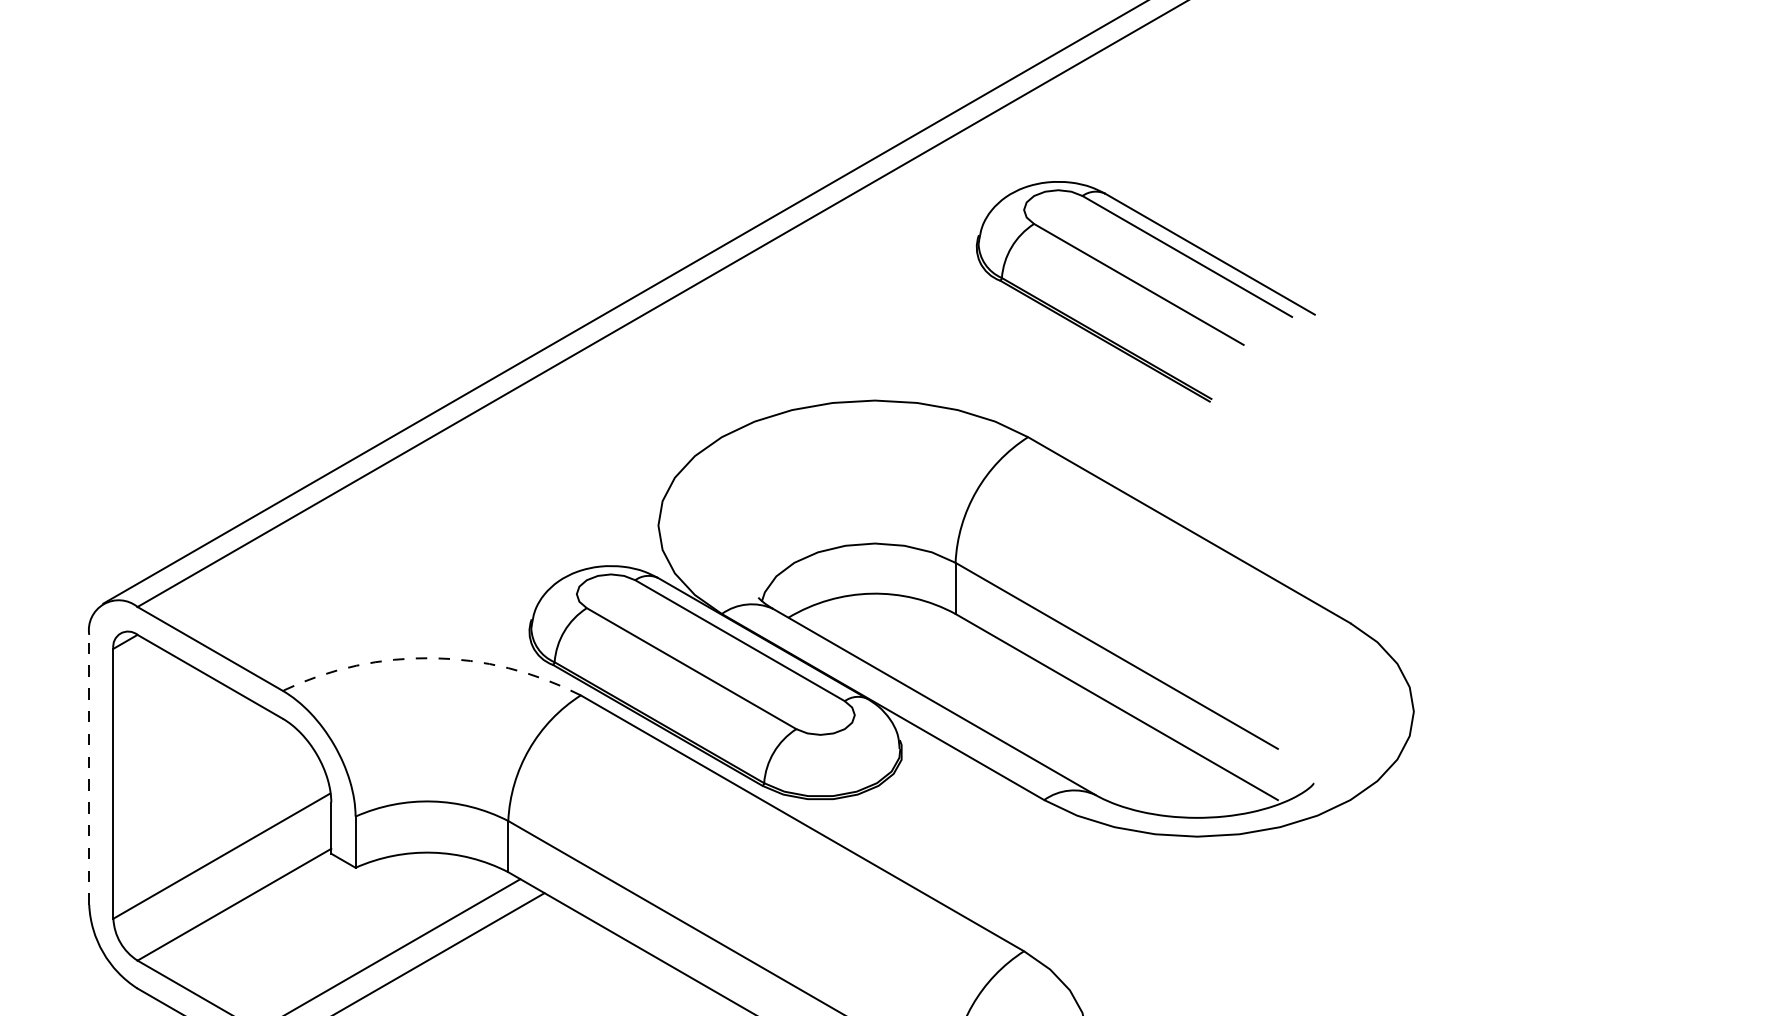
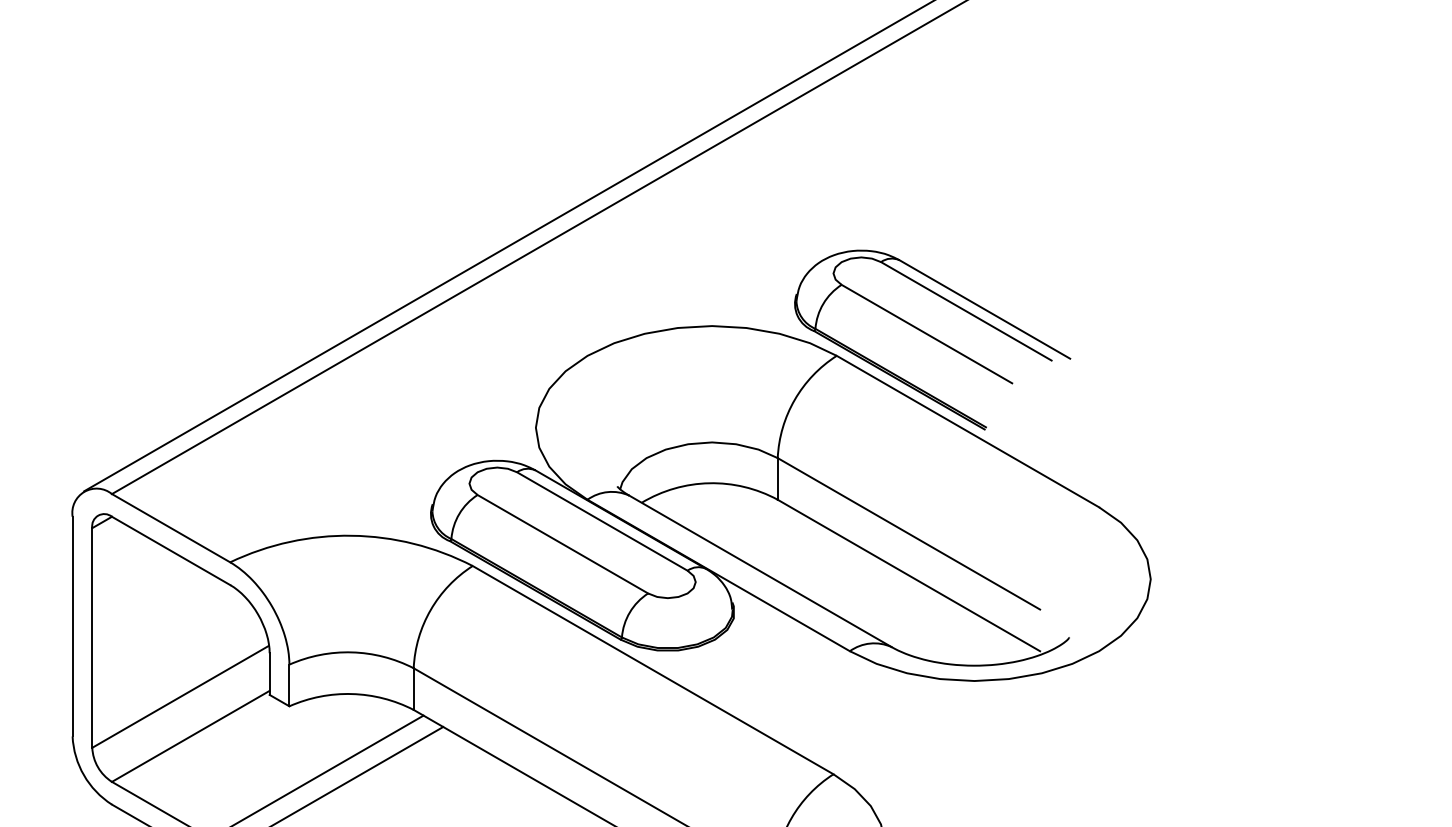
part: (1145, 291) -> (932, 339), moved
arc: (432, 658) -> (352, 535), dashed -> solid
line: (89, 769) -> (72, 626), dashed -> solid

